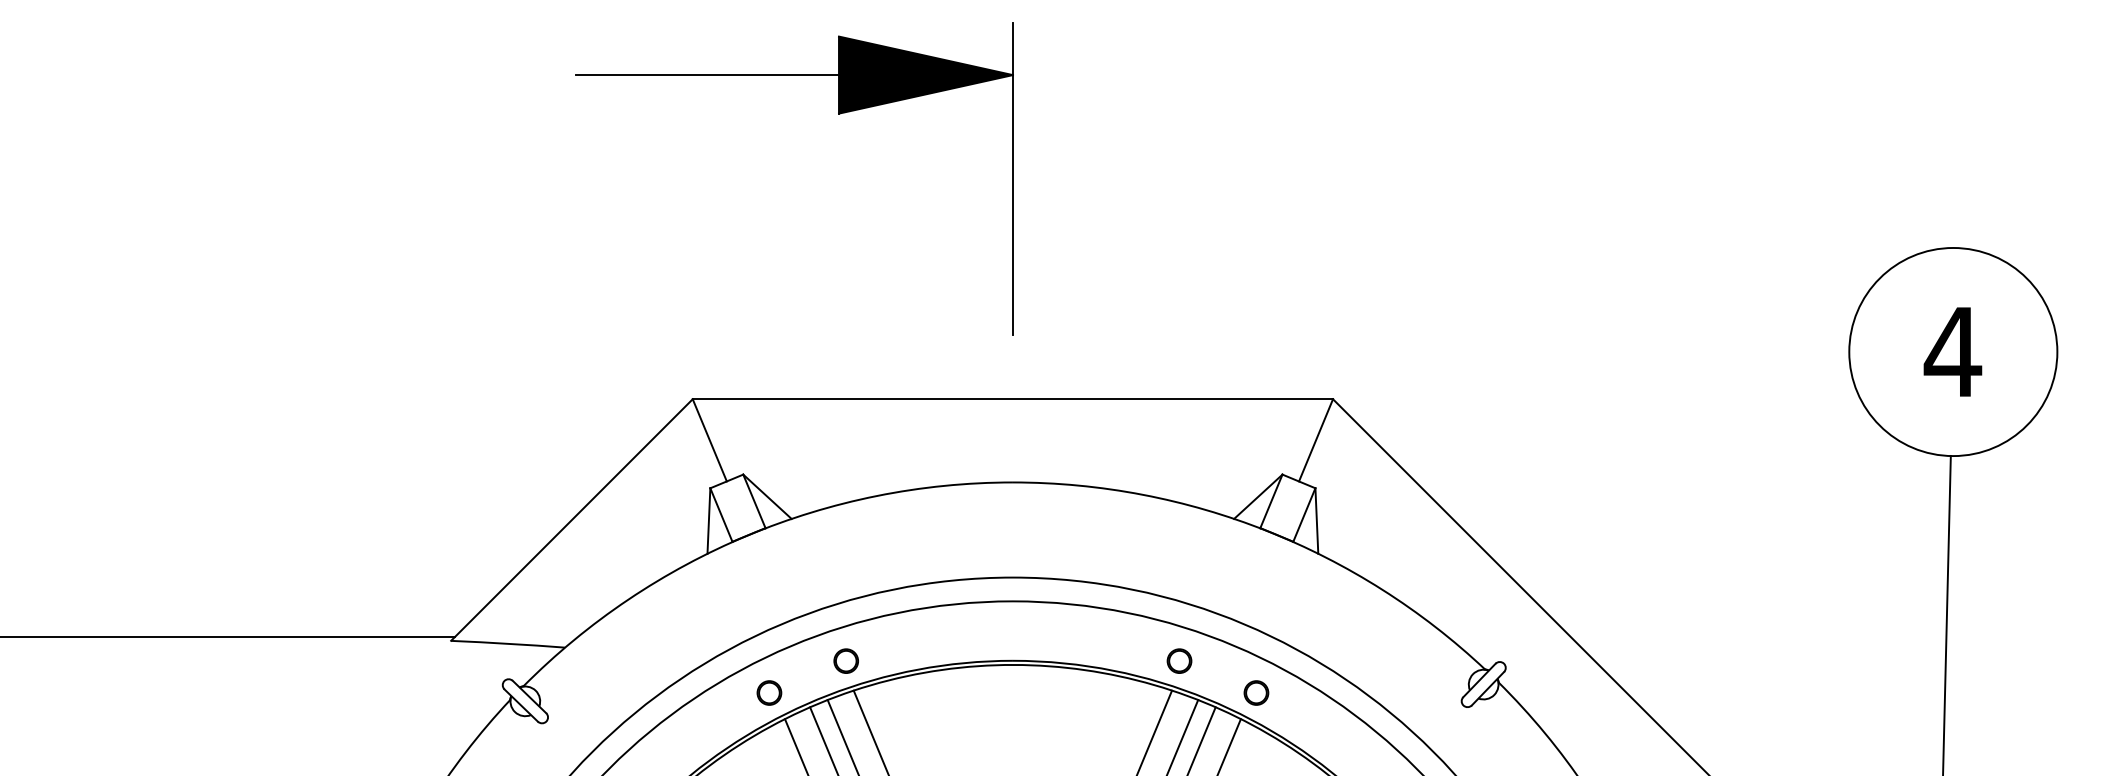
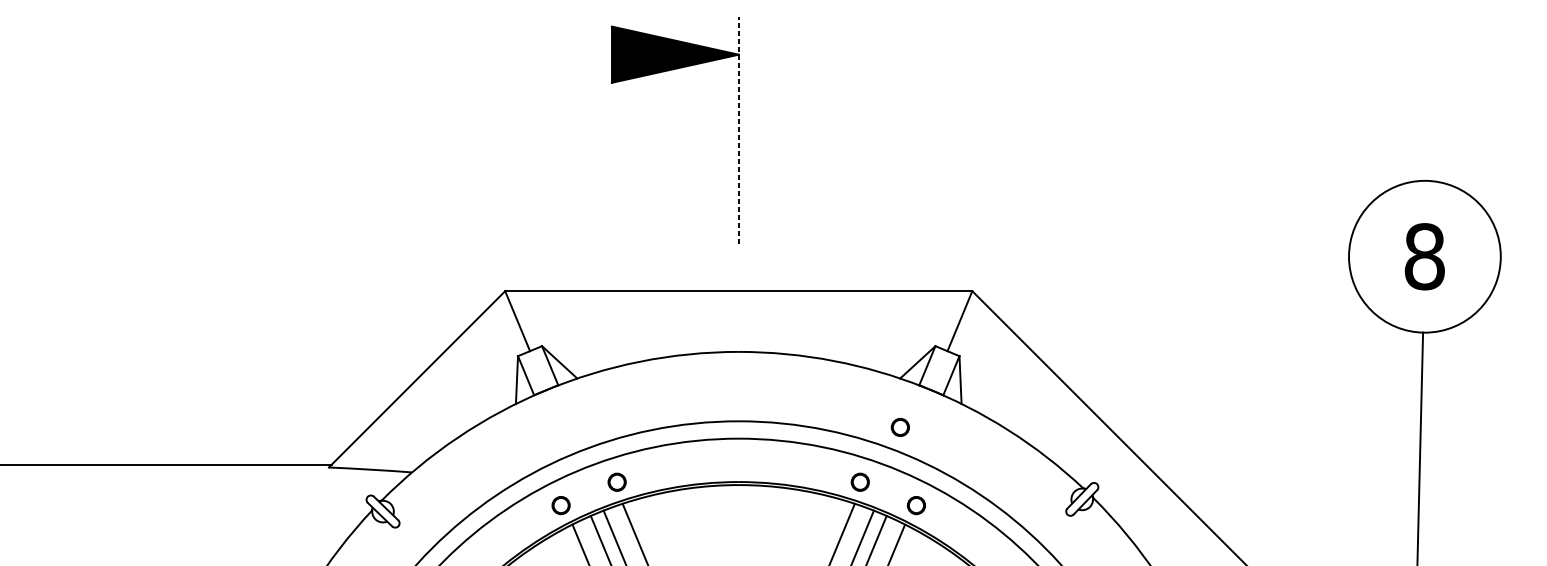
line: (707, 75) -> (515, 54), removed
line: (1012, 179) -> (738, 130), solid -> dashed
text: (1952, 351) -> (1424, 256), 4 -> 8
part: (1234, 585) -> (900, 427), added

